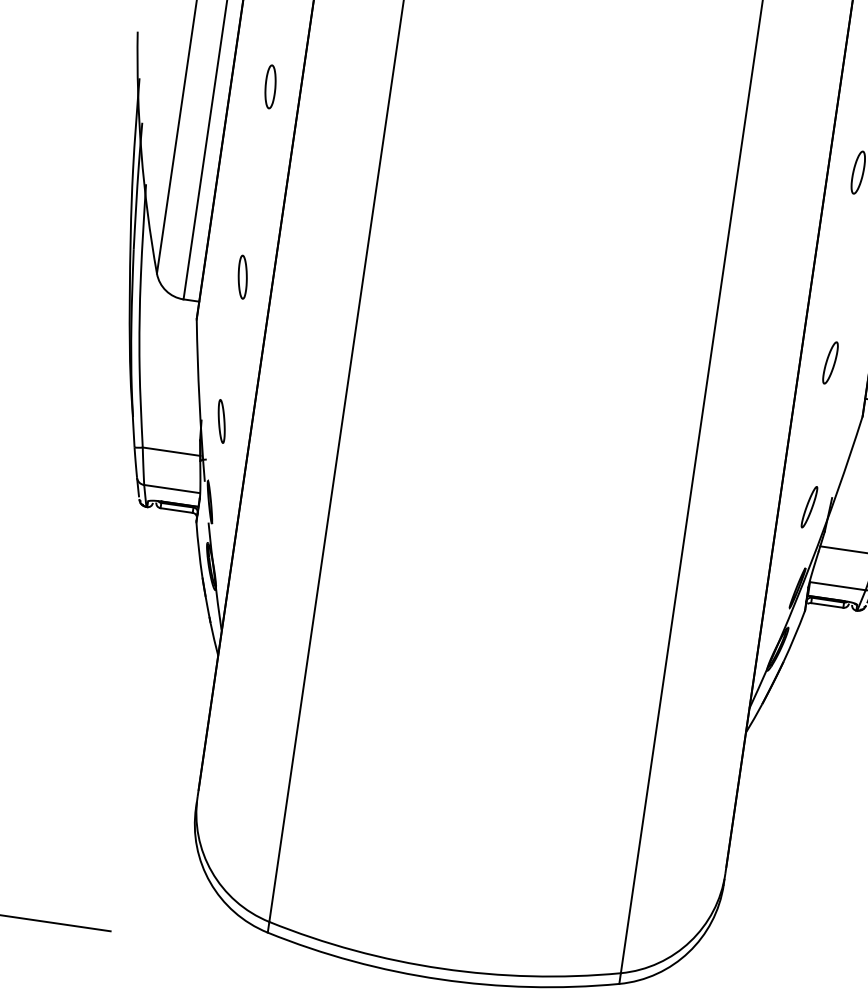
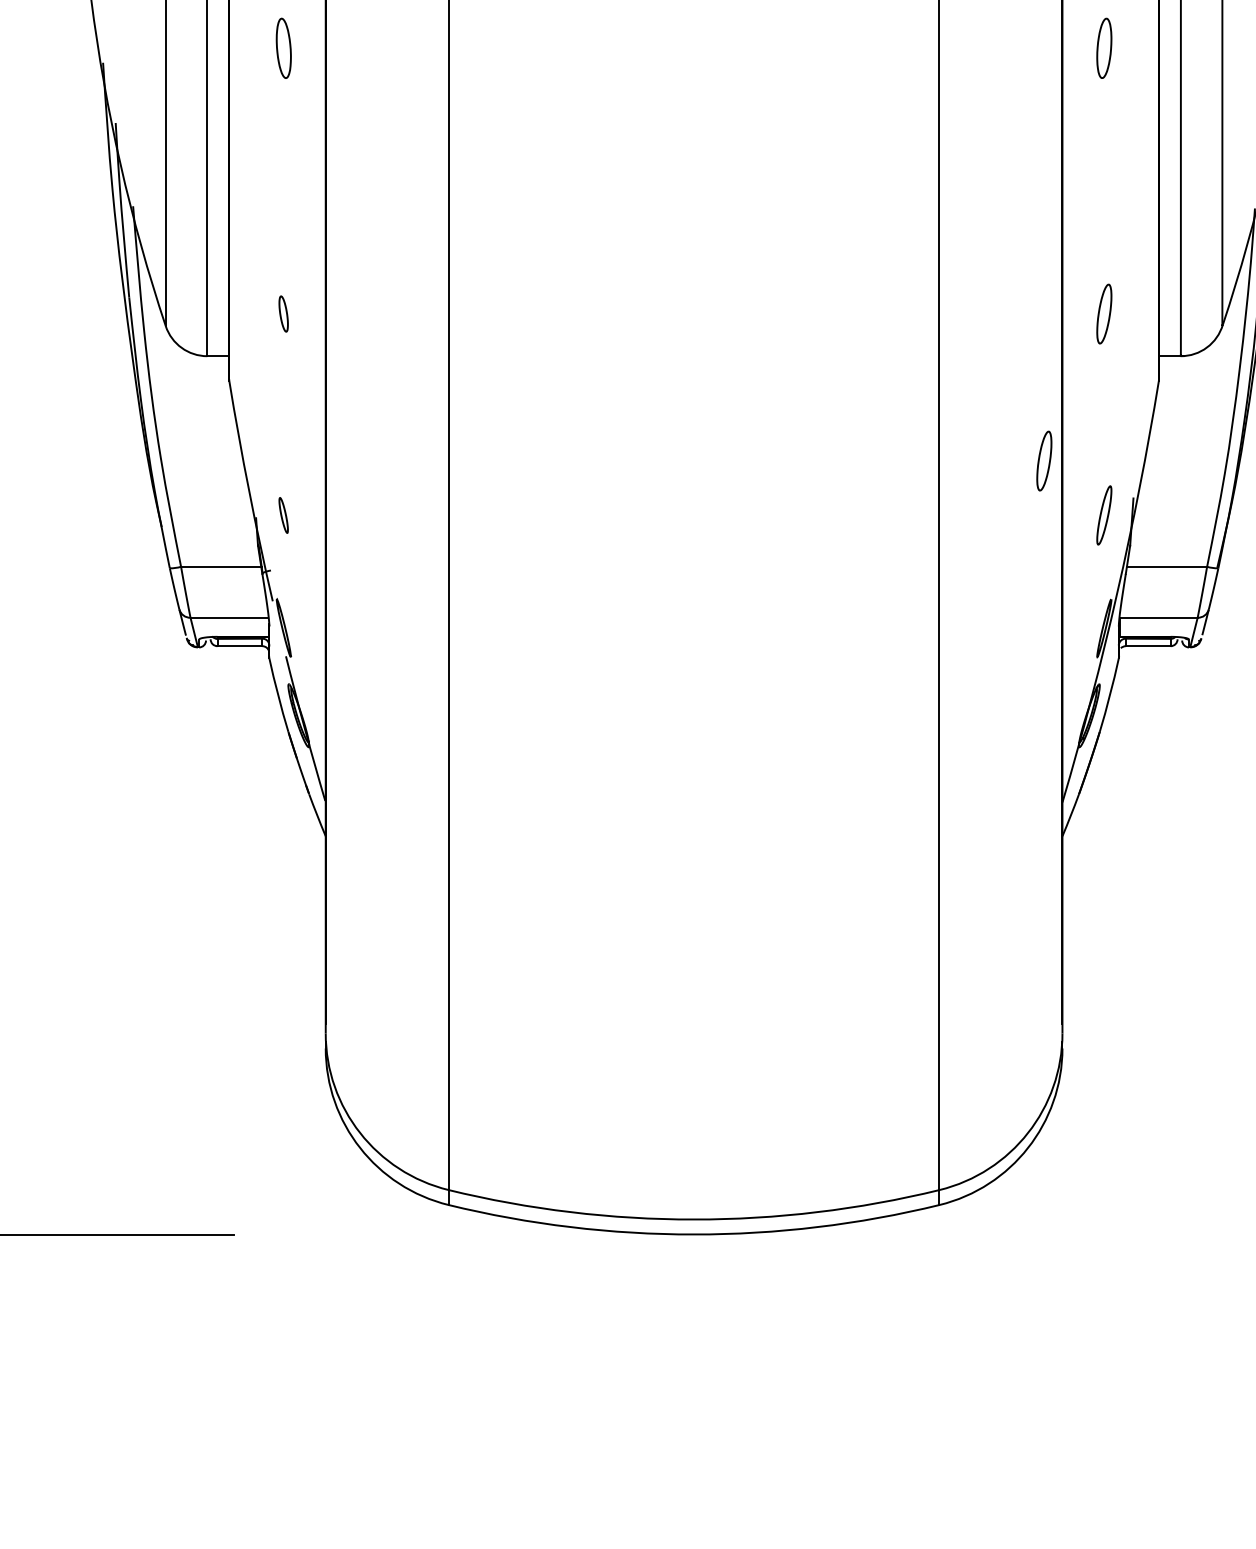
part: (242, 276) -> (283, 313), size x0.6
part: (221, 421) -> (283, 515), size x0.6
part: (772, 461) -> (1044, 460), added

